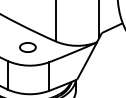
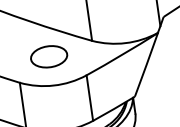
part: (27, 47) -> (48, 56), size x1.43

